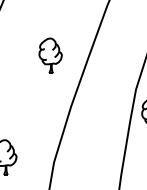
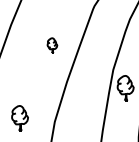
part: (50, 55) -> (52, 45), size x0.6

